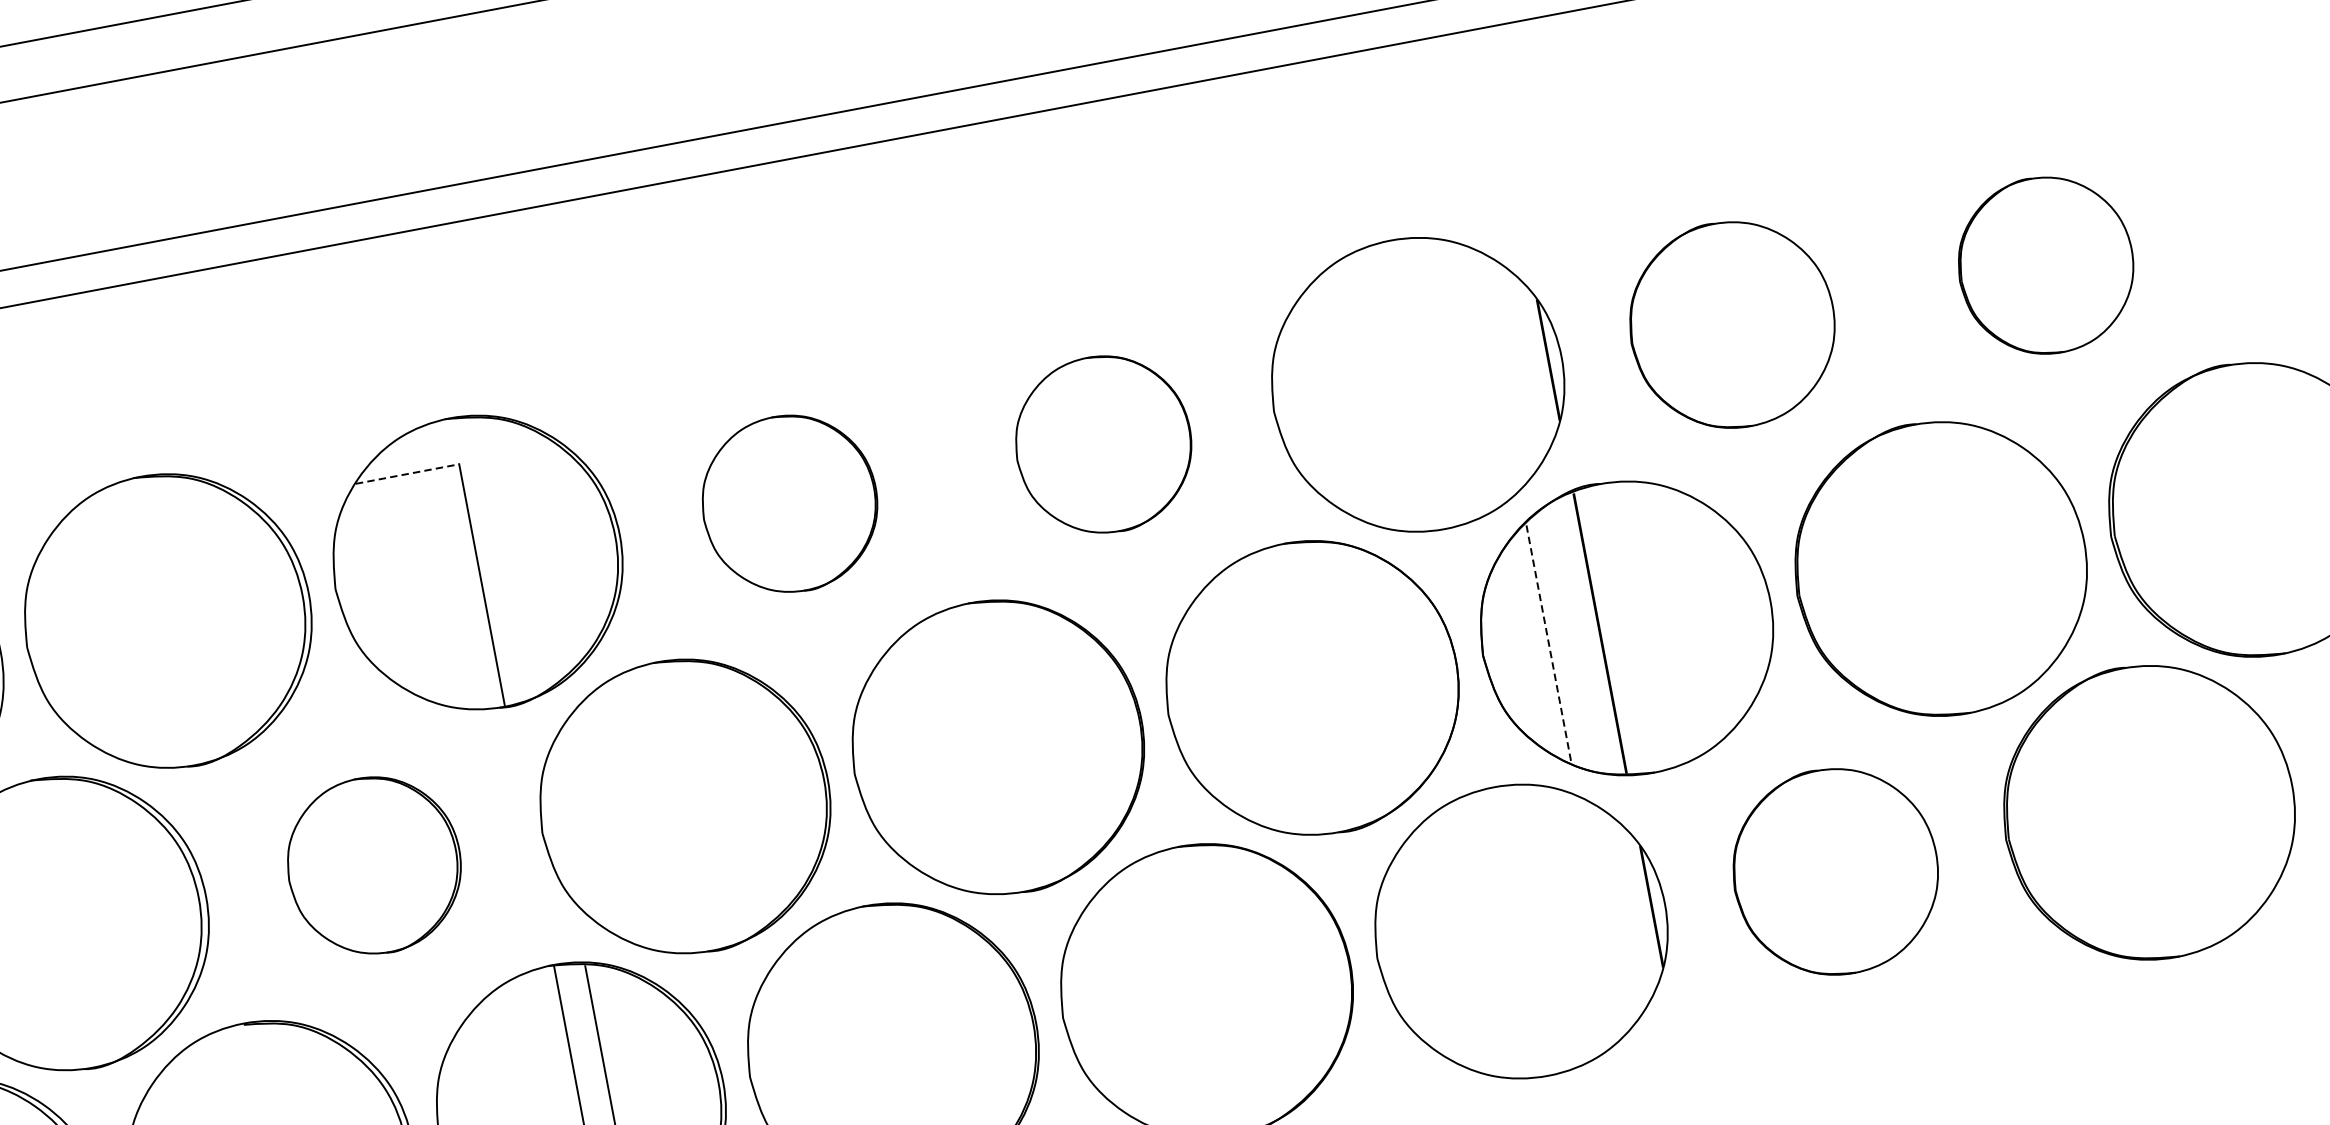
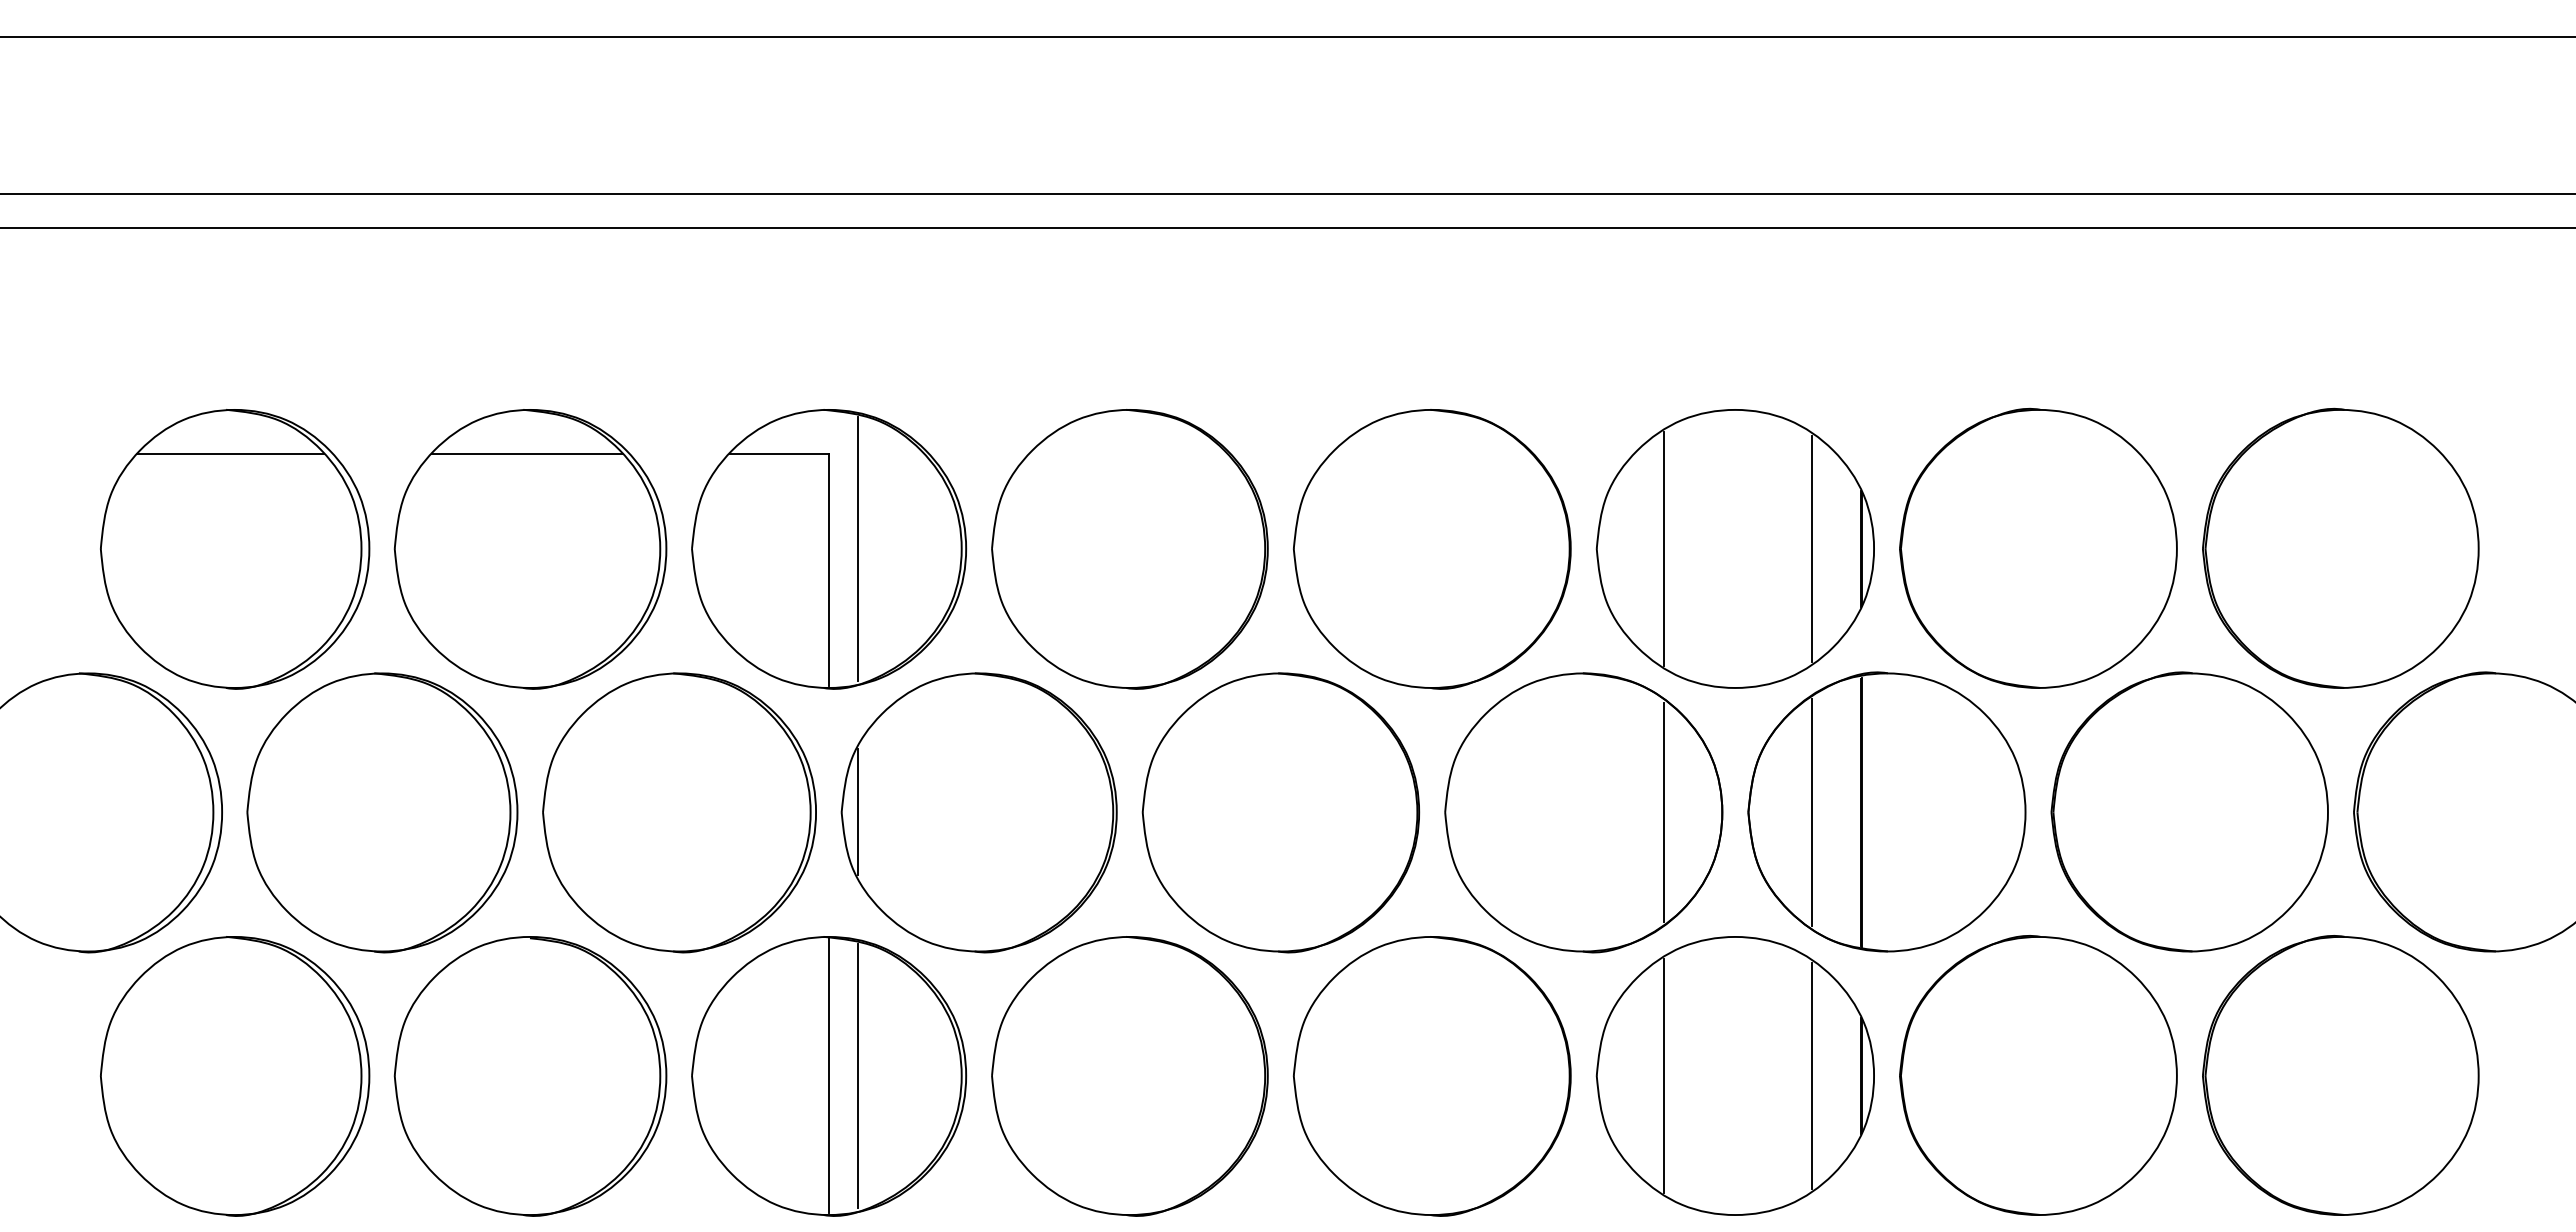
part: (2045, 264) -> (2340, 547), size x1.67
part: (1732, 323) -> (2038, 547), size x1.43
line: (1496, 369) -> (1811, 548), added
line: (1344, 398) -> (1664, 548), added
part: (1103, 444) -> (1432, 549), size x1.67
line: (407, 474) -> (779, 454), dashed -> solid
part: (789, 504) -> (1129, 549), size x1.67
line: (145, 523) -> (526, 454), added
line: (508, 556) -> (858, 548), added
line: (1548, 643) -> (1811, 812), dashed -> solid
line: (1396, 672) -> (1664, 812), added
line: (559, 830) -> (858, 812), added
part: (374, 865) -> (679, 812), size x1.67
part: (1835, 871) -> (2038, 1075), size x1.43
line: (1600, 916) -> (1811, 1075), added
line: (1447, 944) -> (1664, 1075), added

